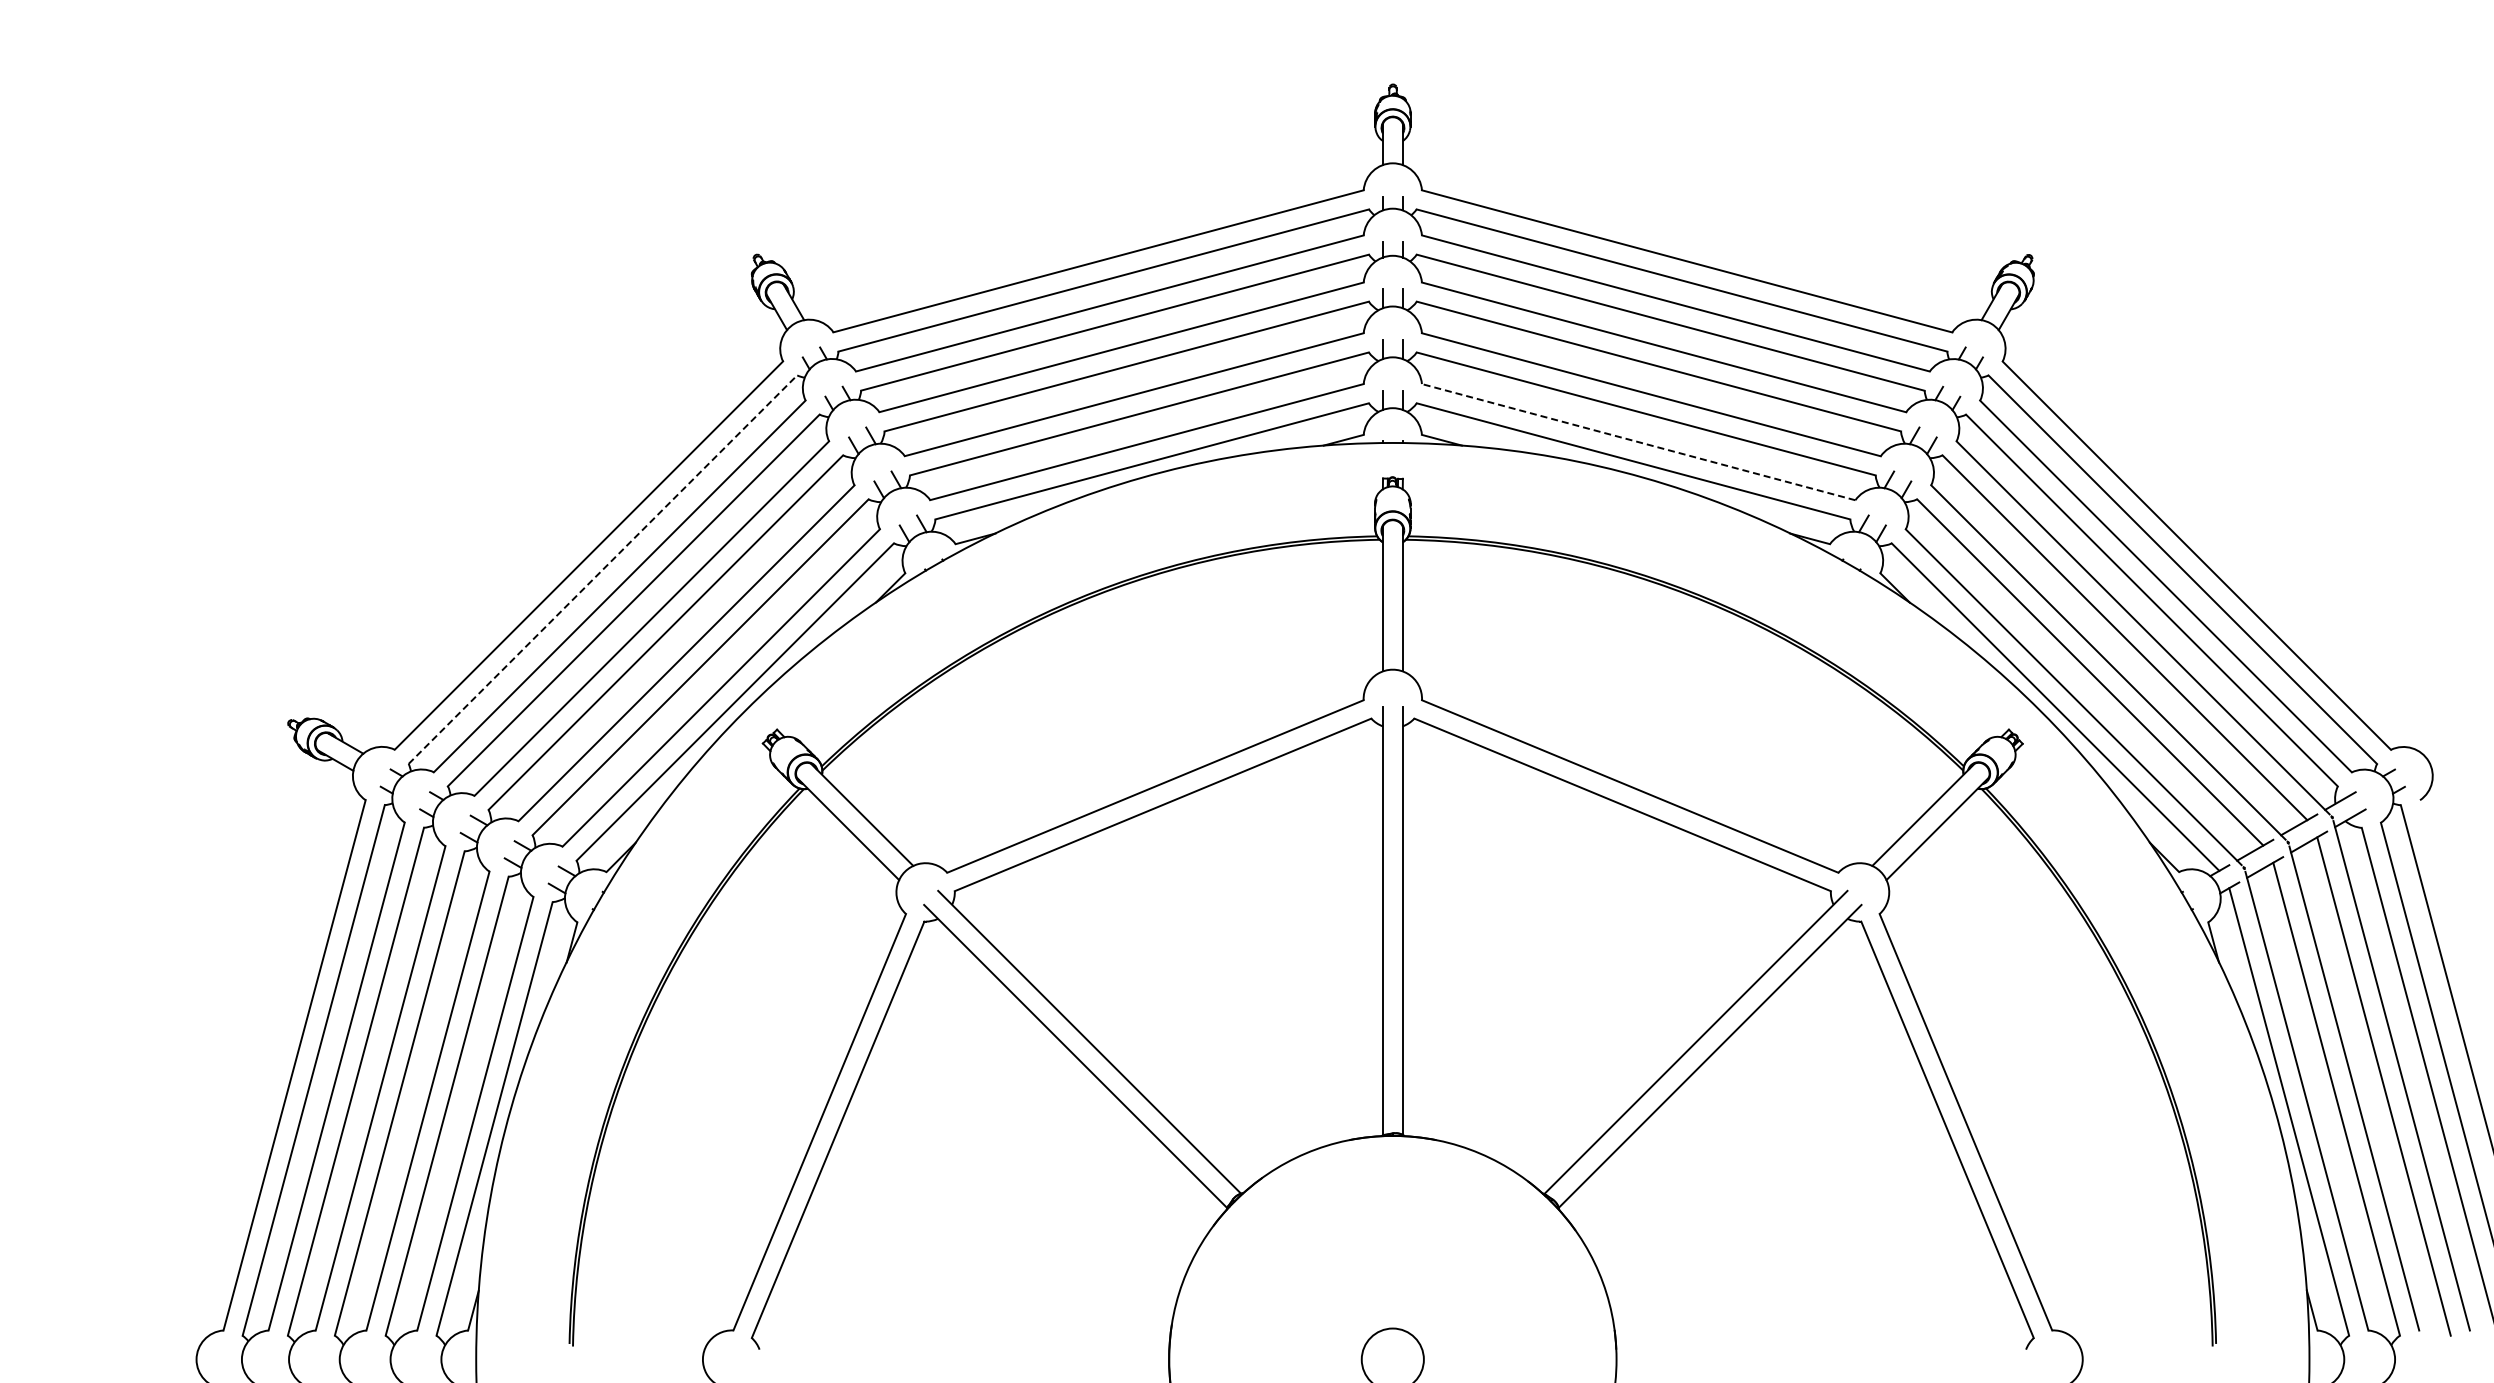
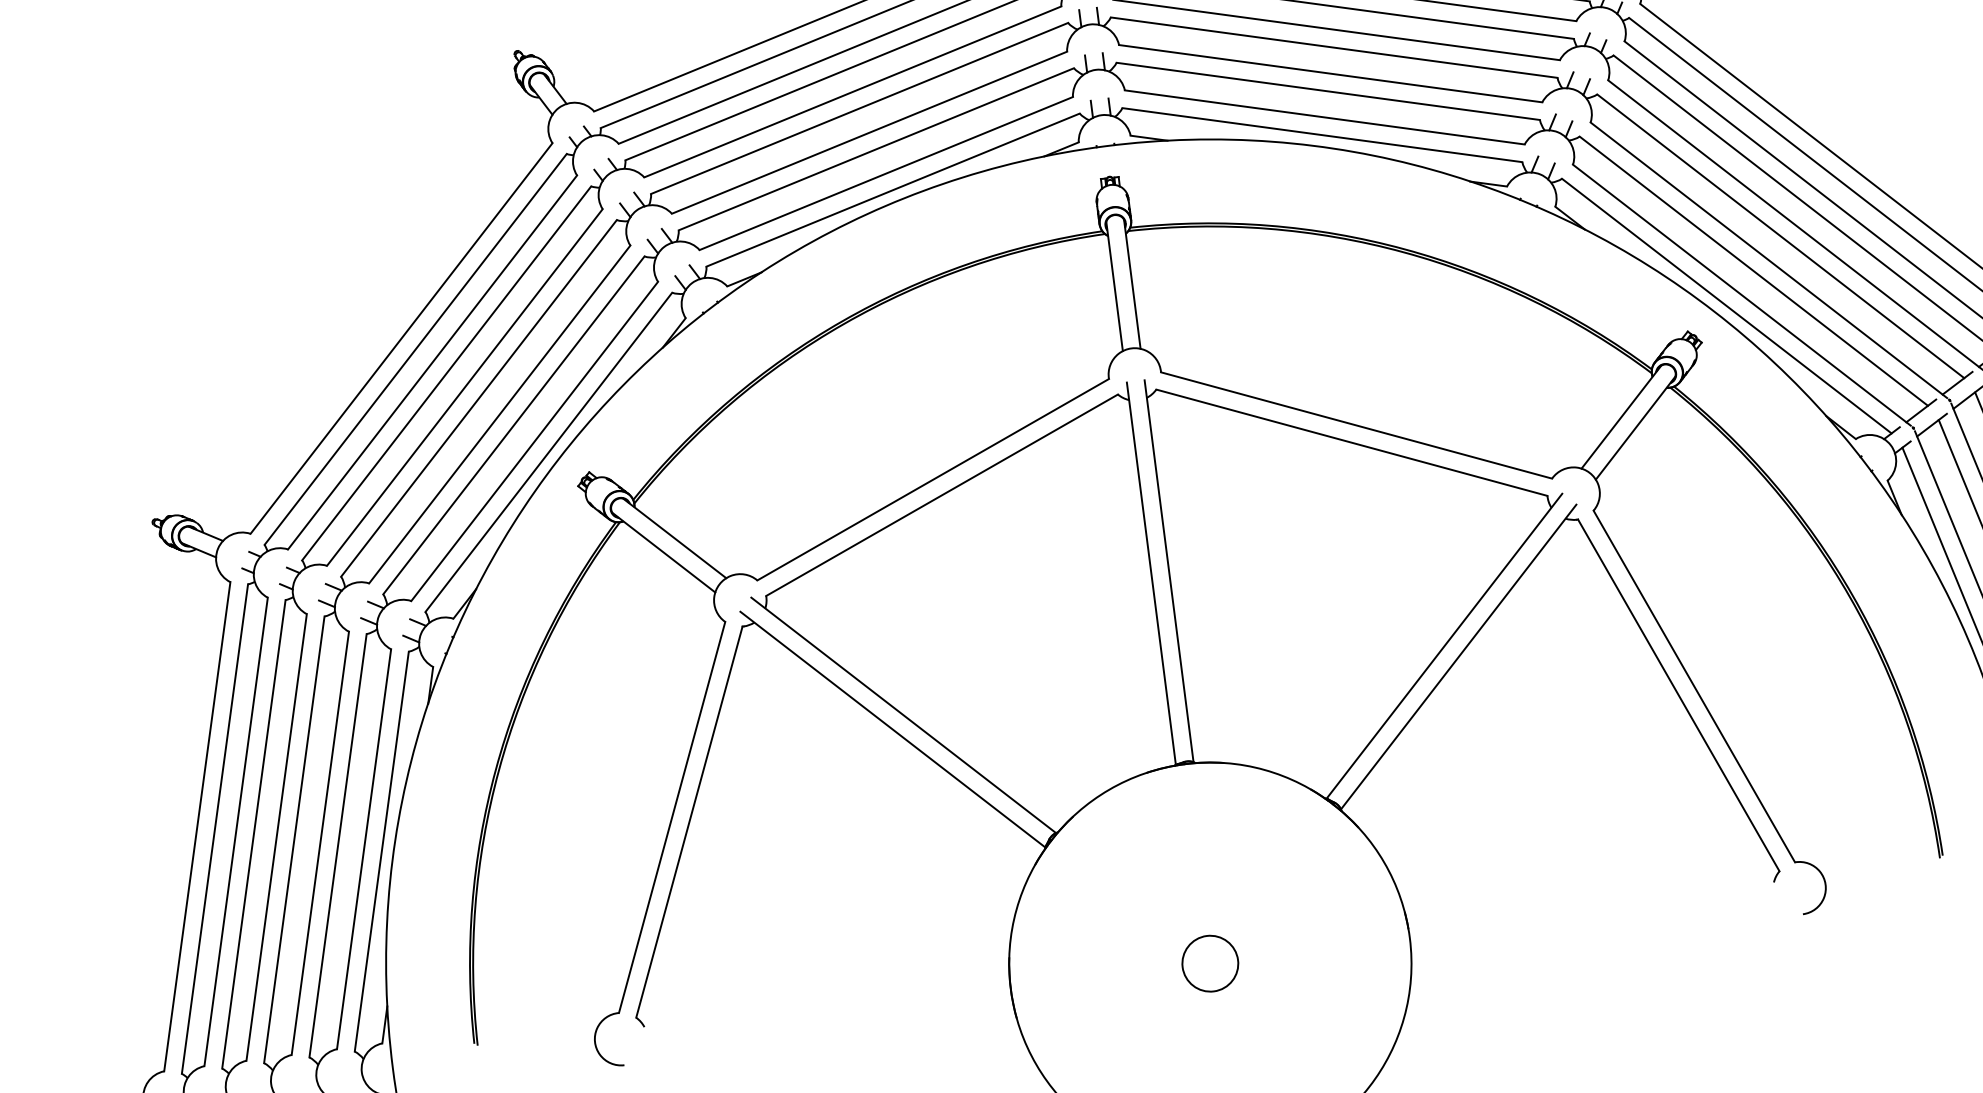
line: (1638, 442) -> (1324, 117), dashed -> solid
line: (602, 569) -> (415, 349), dashed -> solid

